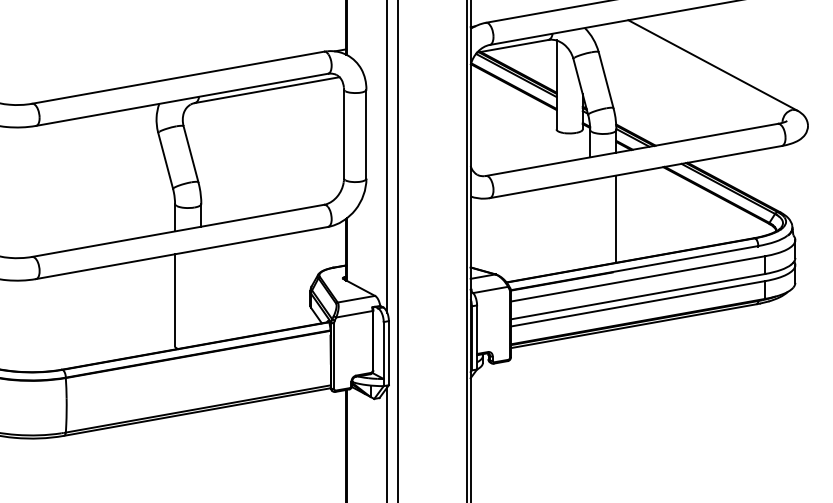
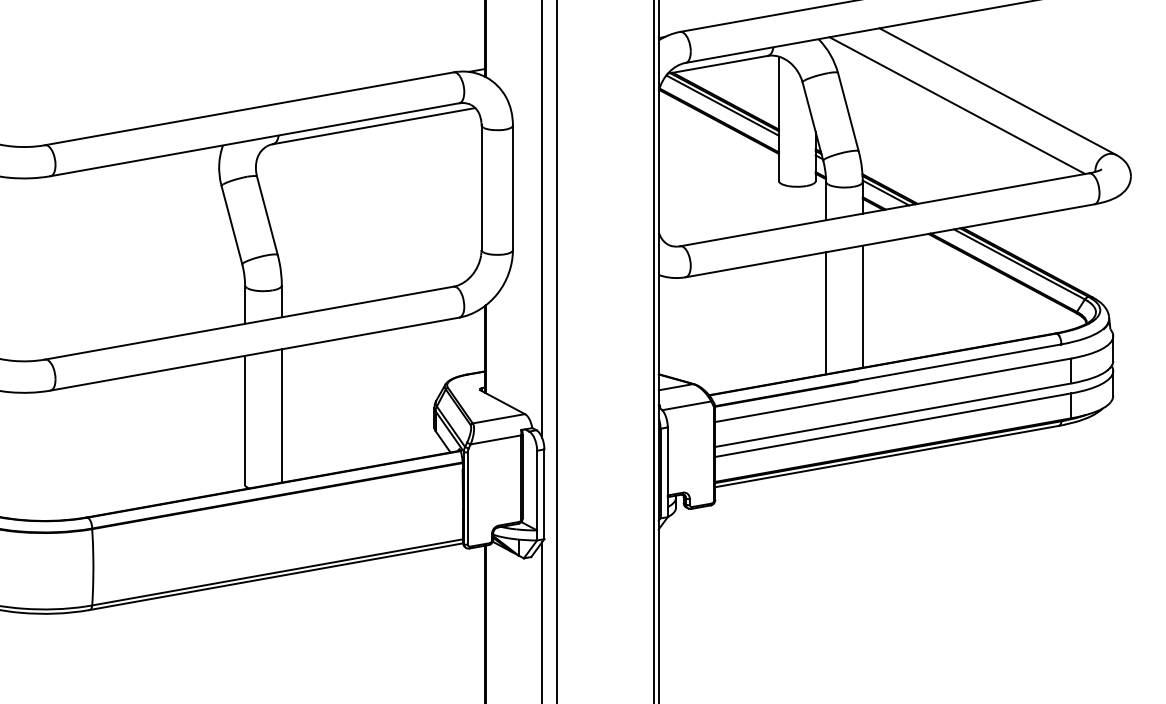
line: (683, 75) -> (956, 105), added
line: (590, 223) -> (826, 312), added
line: (201, 296) -> (282, 414), added

